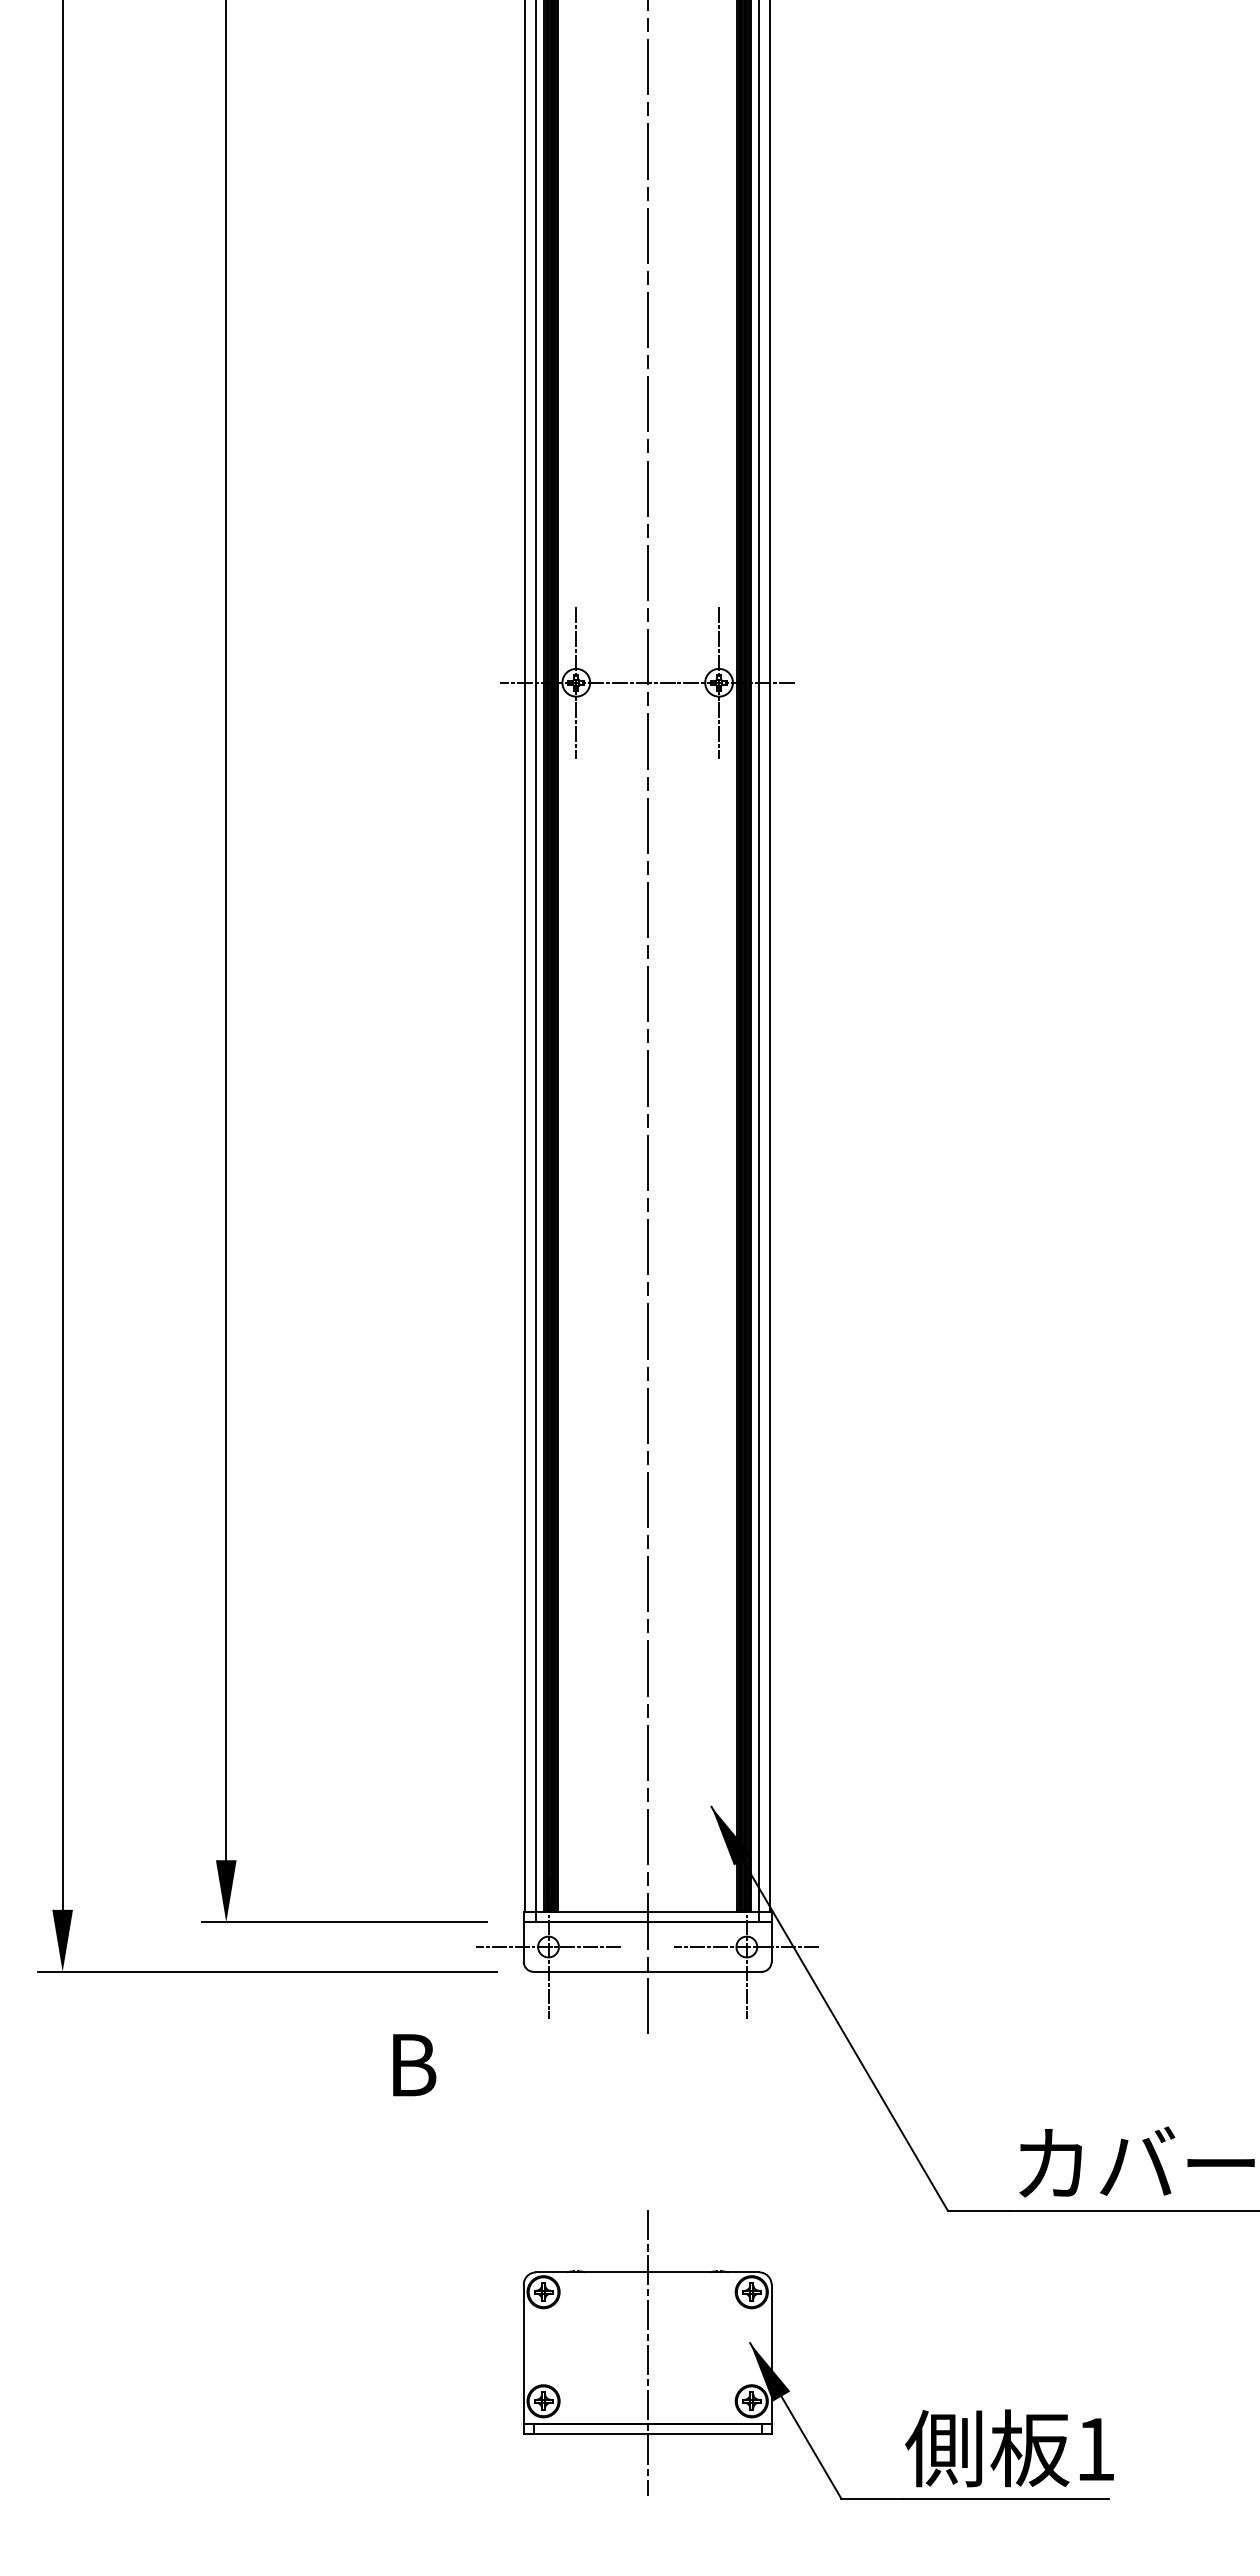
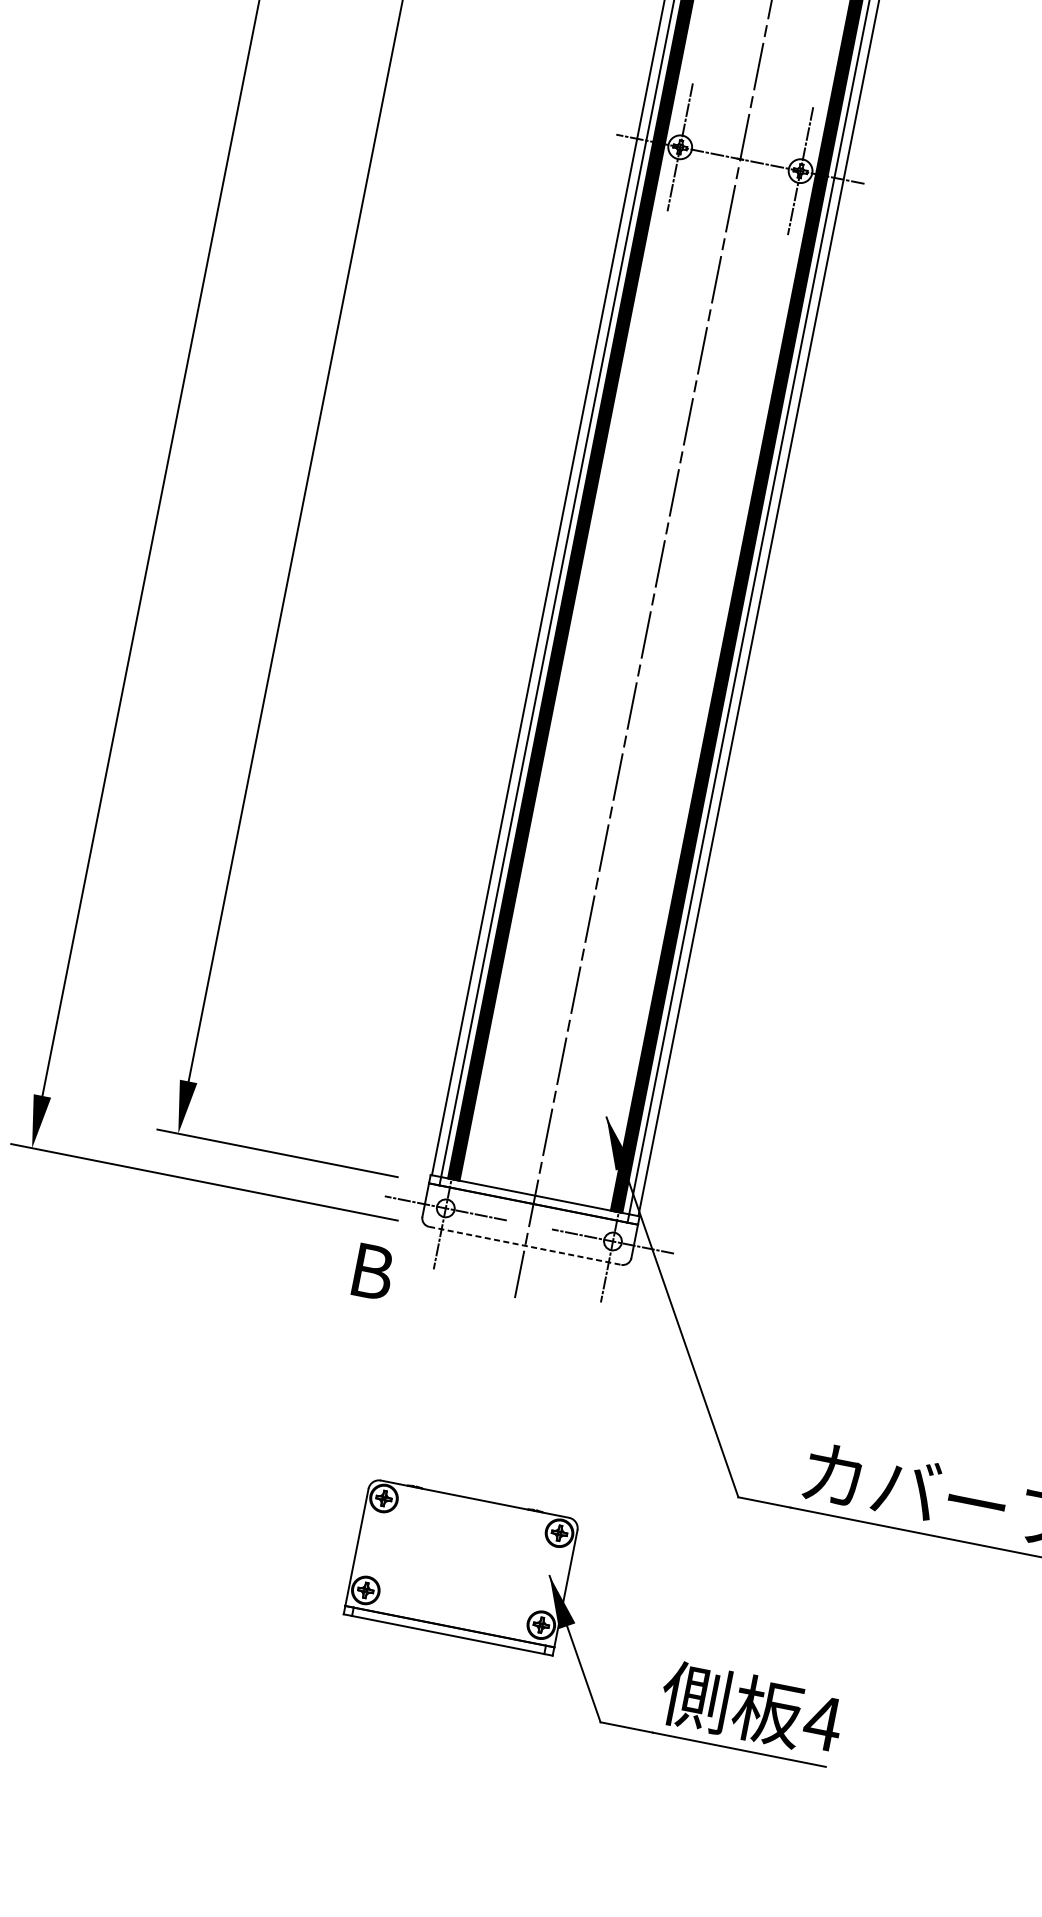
line: (648, 1971) -> (525, 1245), solid -> dashed
text: (414, 2065) -> (373, 1272), moved
line: (647, 2352) -> (461, 1566), removed
text: (1095, 2449) -> (822, 1723), 1 -> 4

